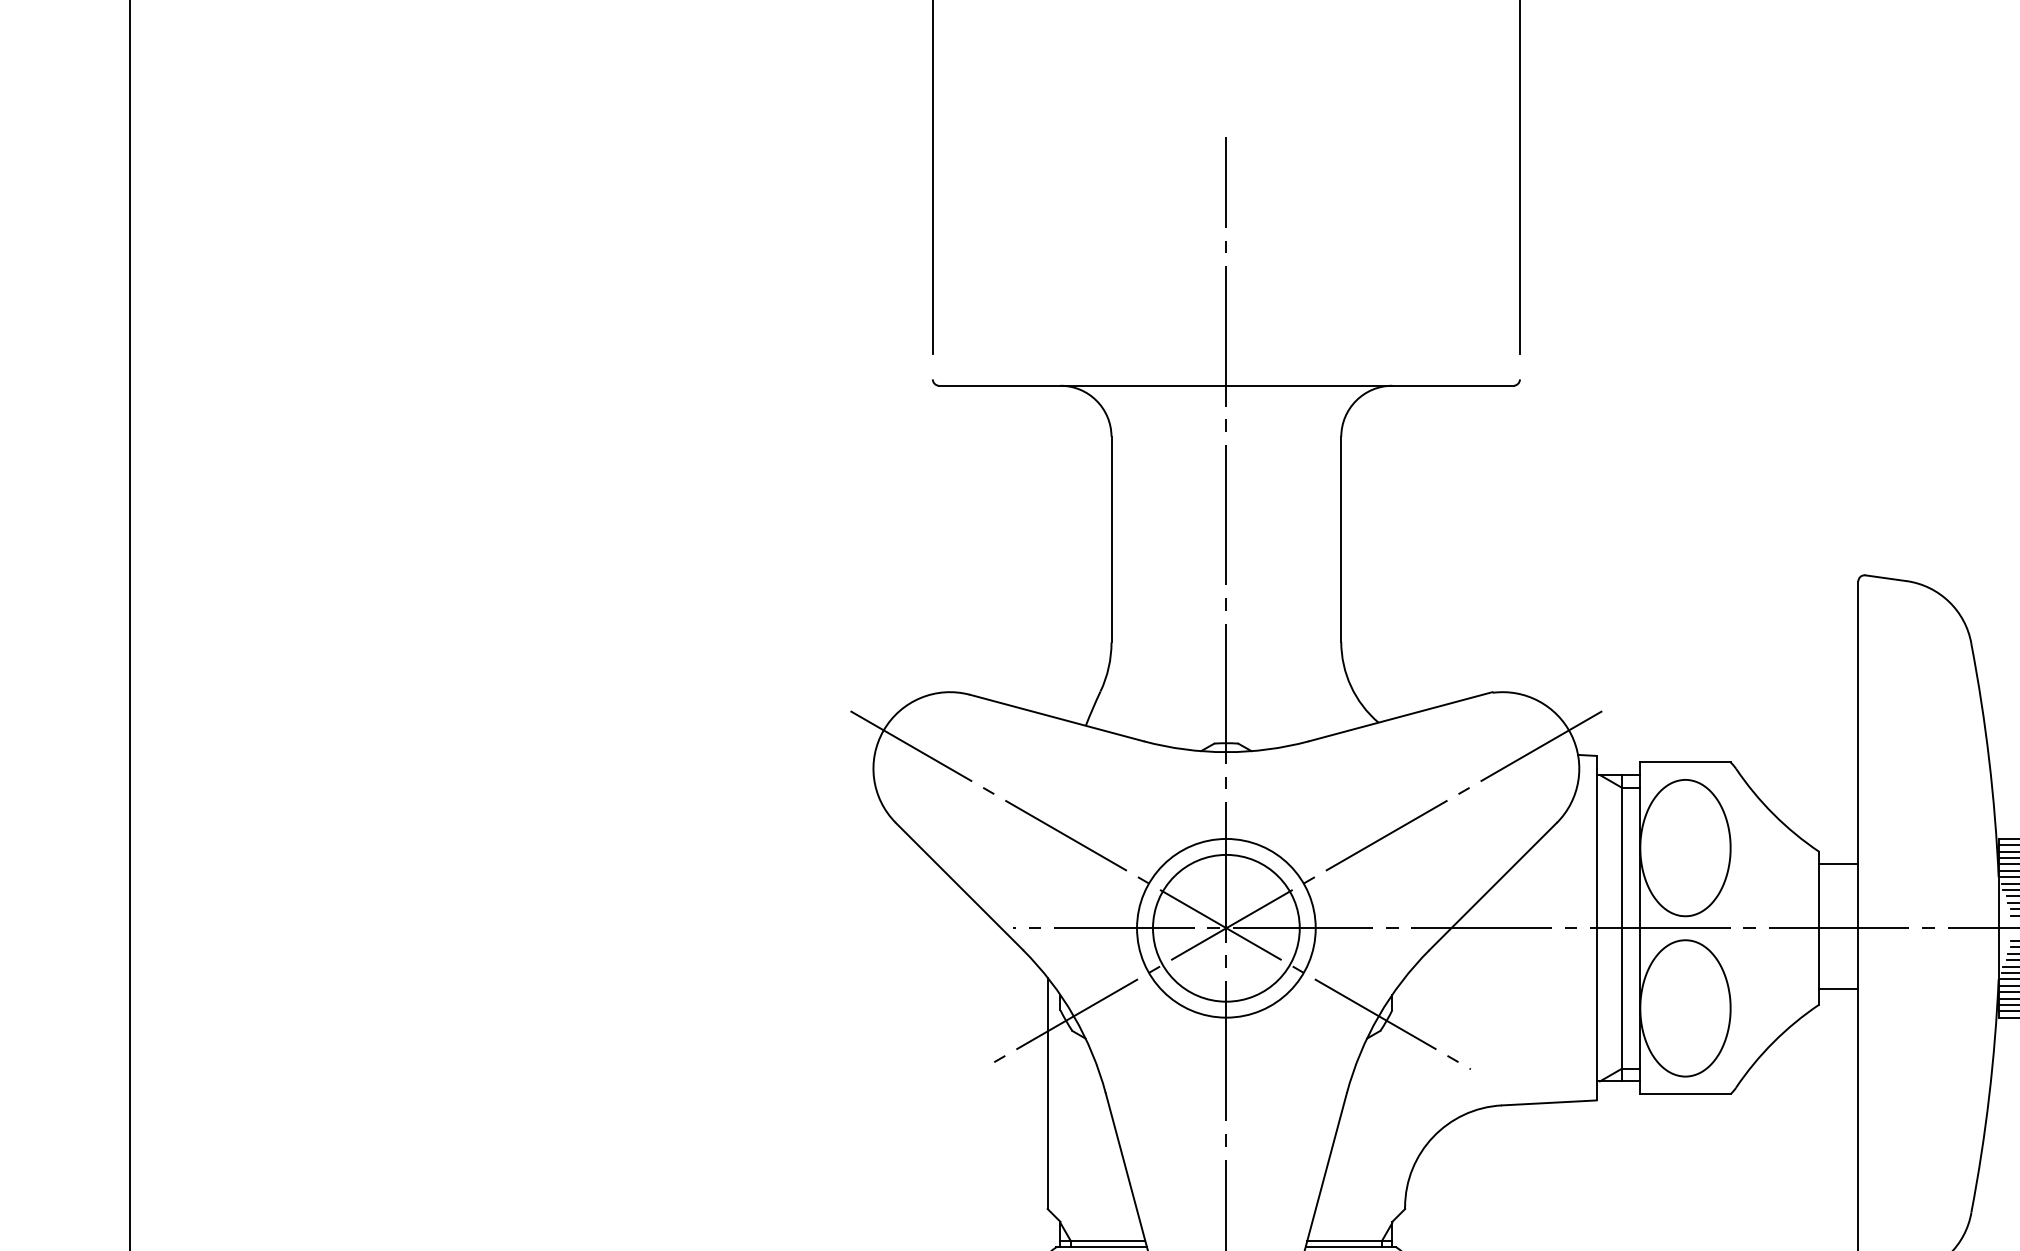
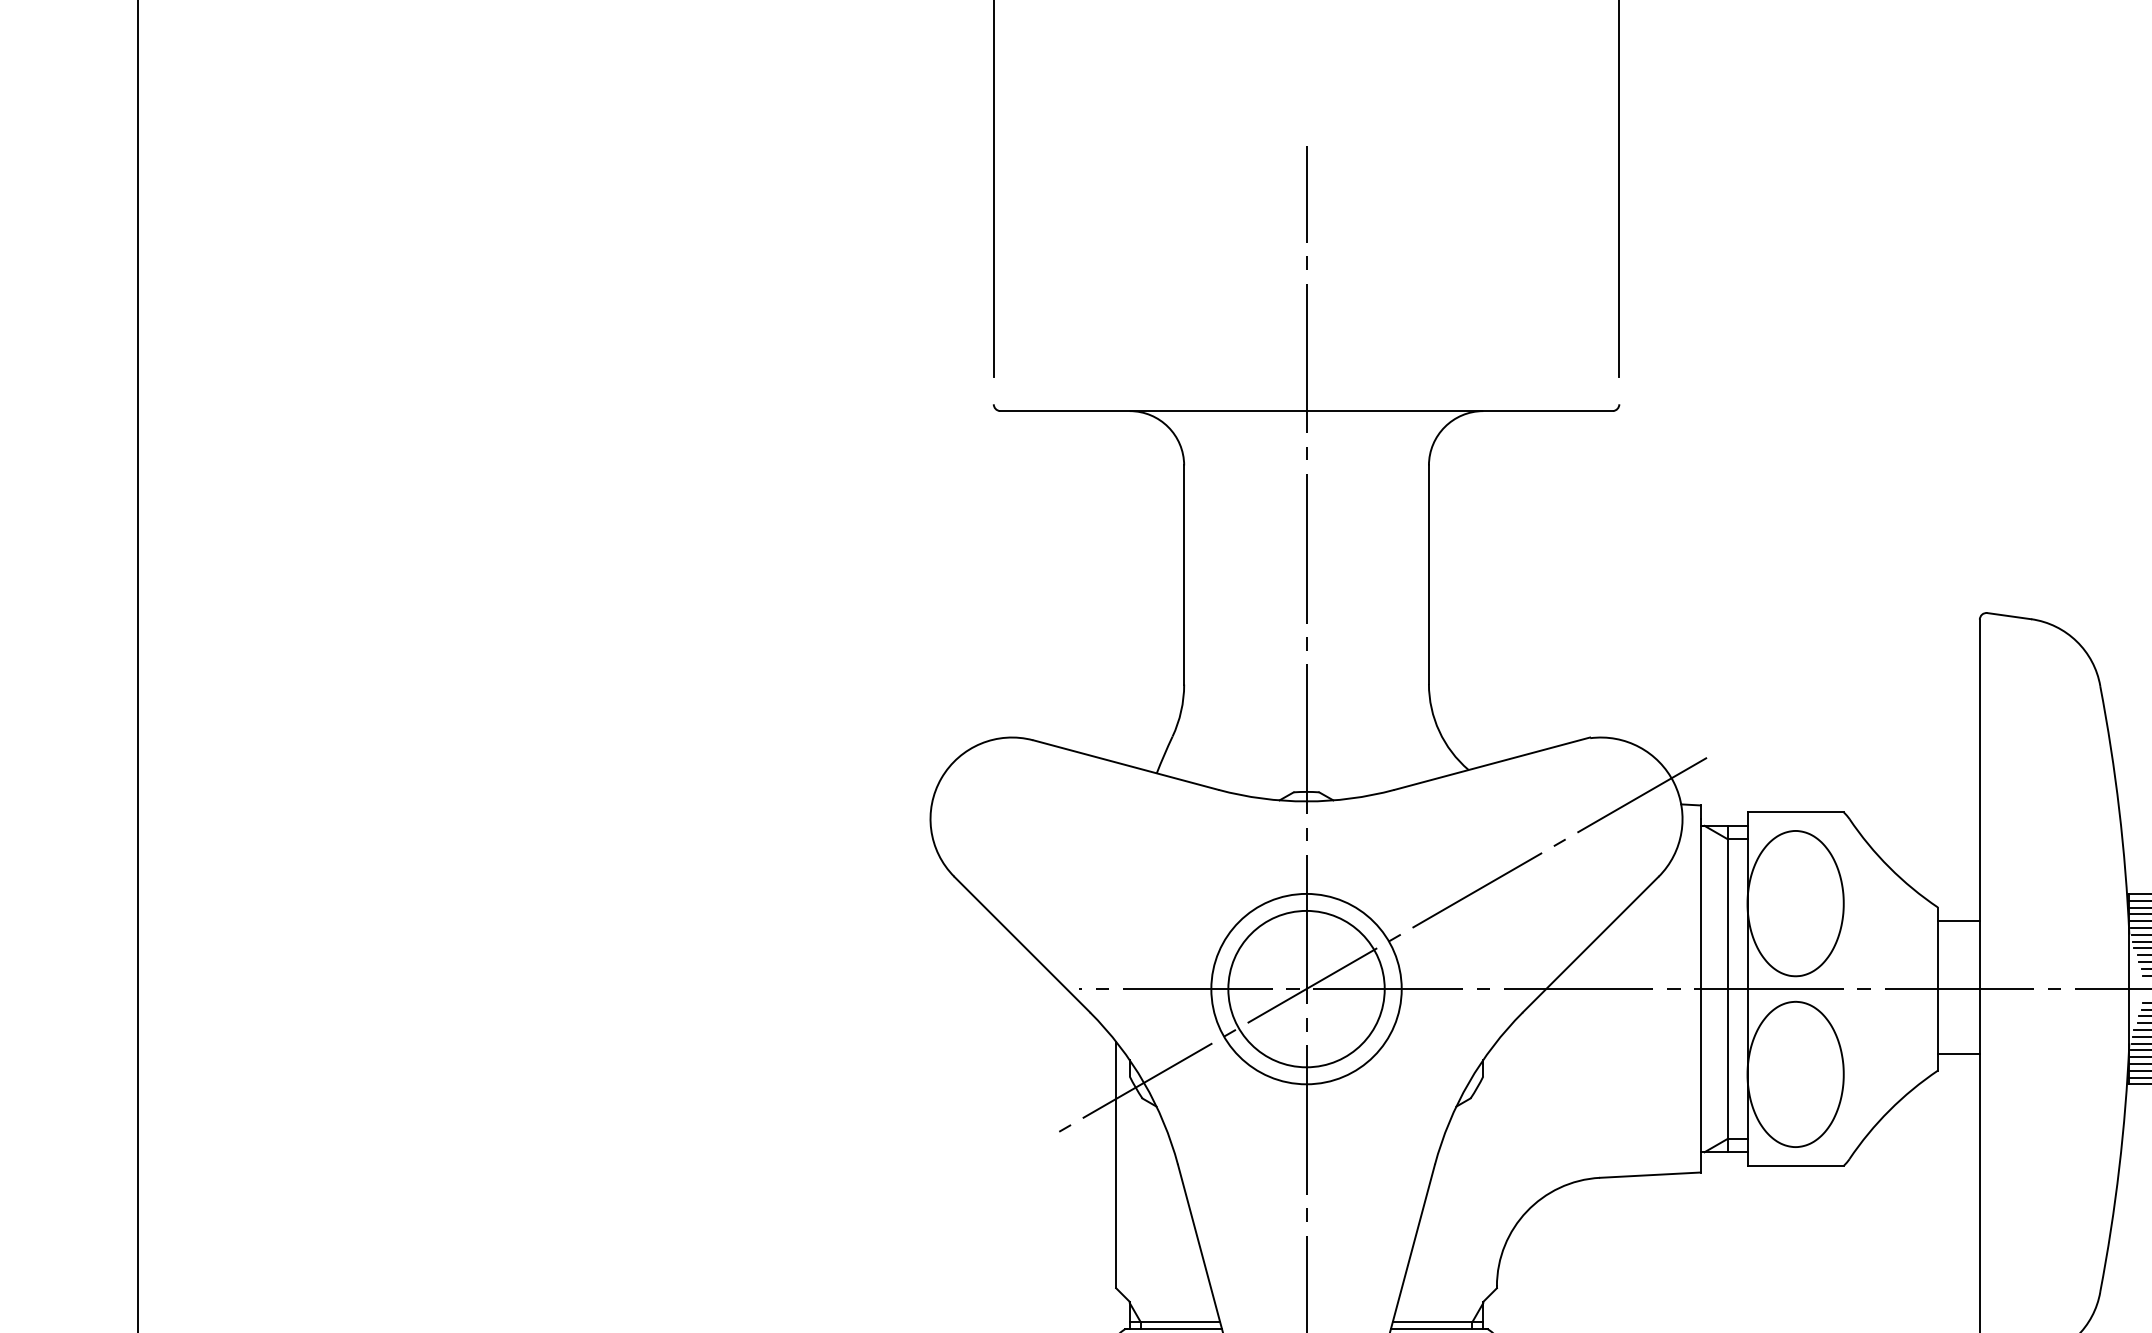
line: (1160, 890) -> (1236, 948), removed

